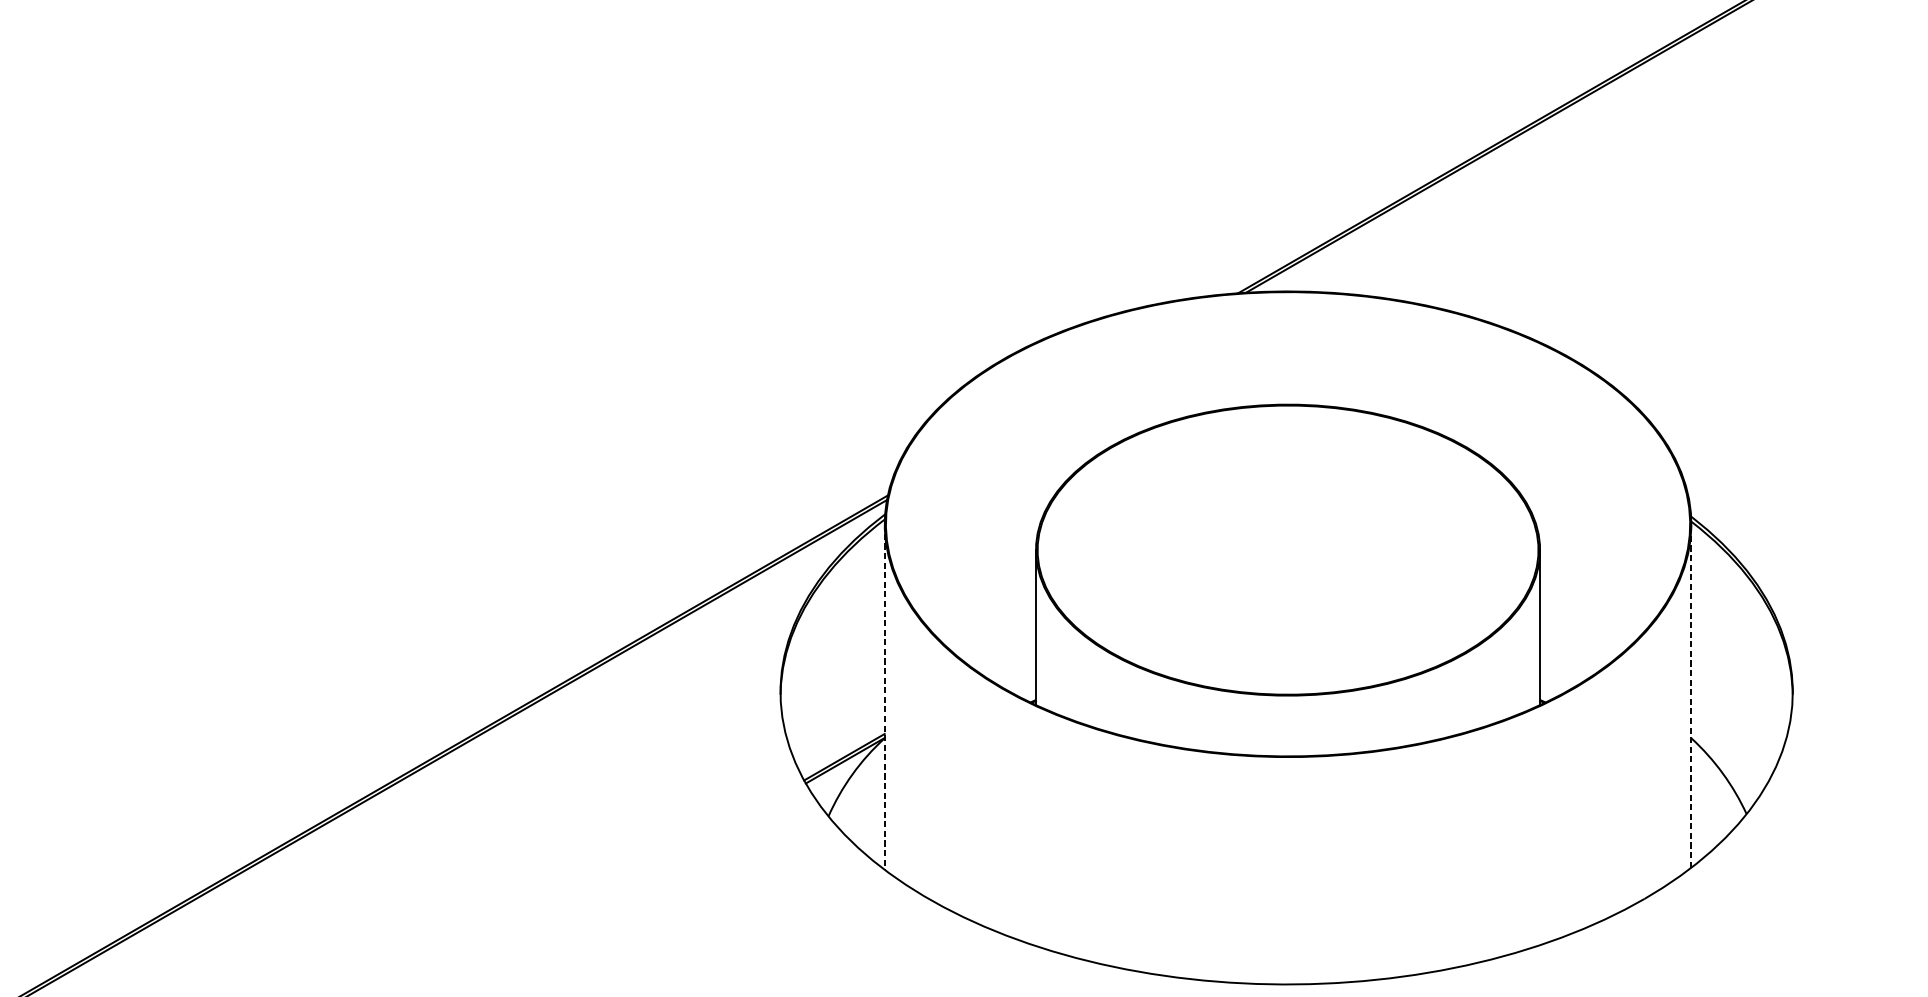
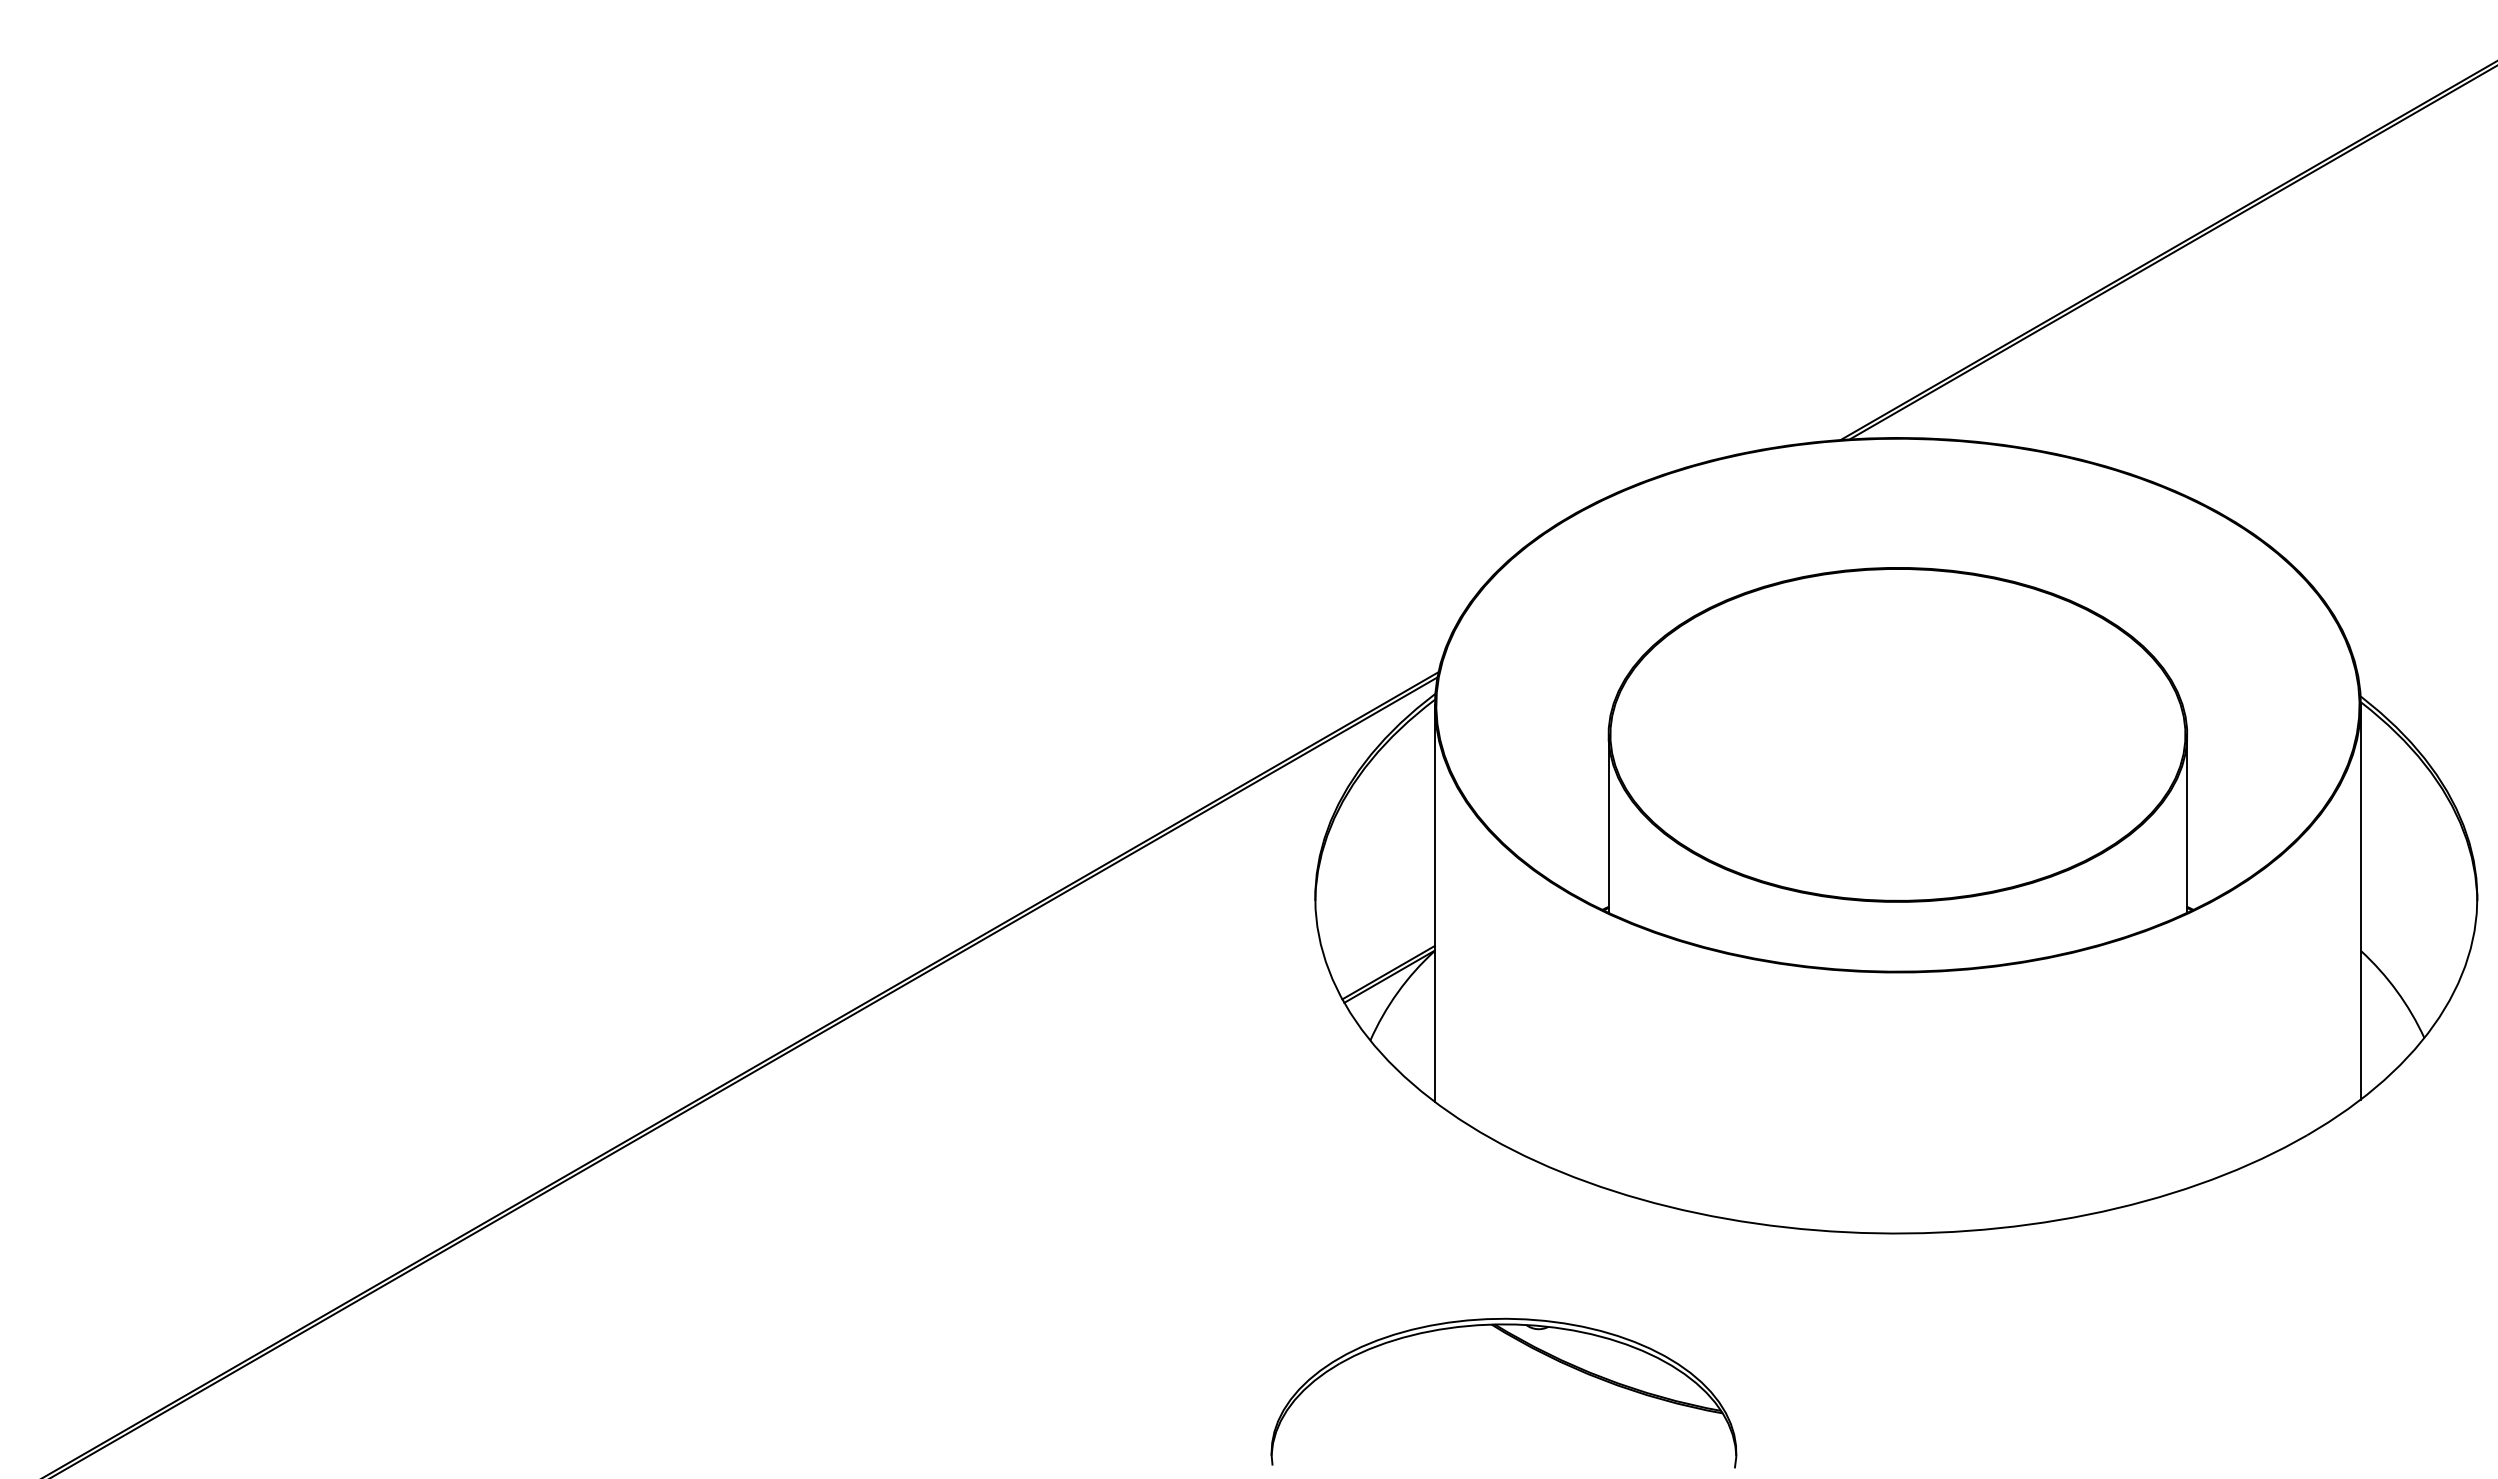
line: (1691, 695) -> (2360, 901), dashed -> solid
line: (884, 697) -> (1434, 904), dashed -> solid

